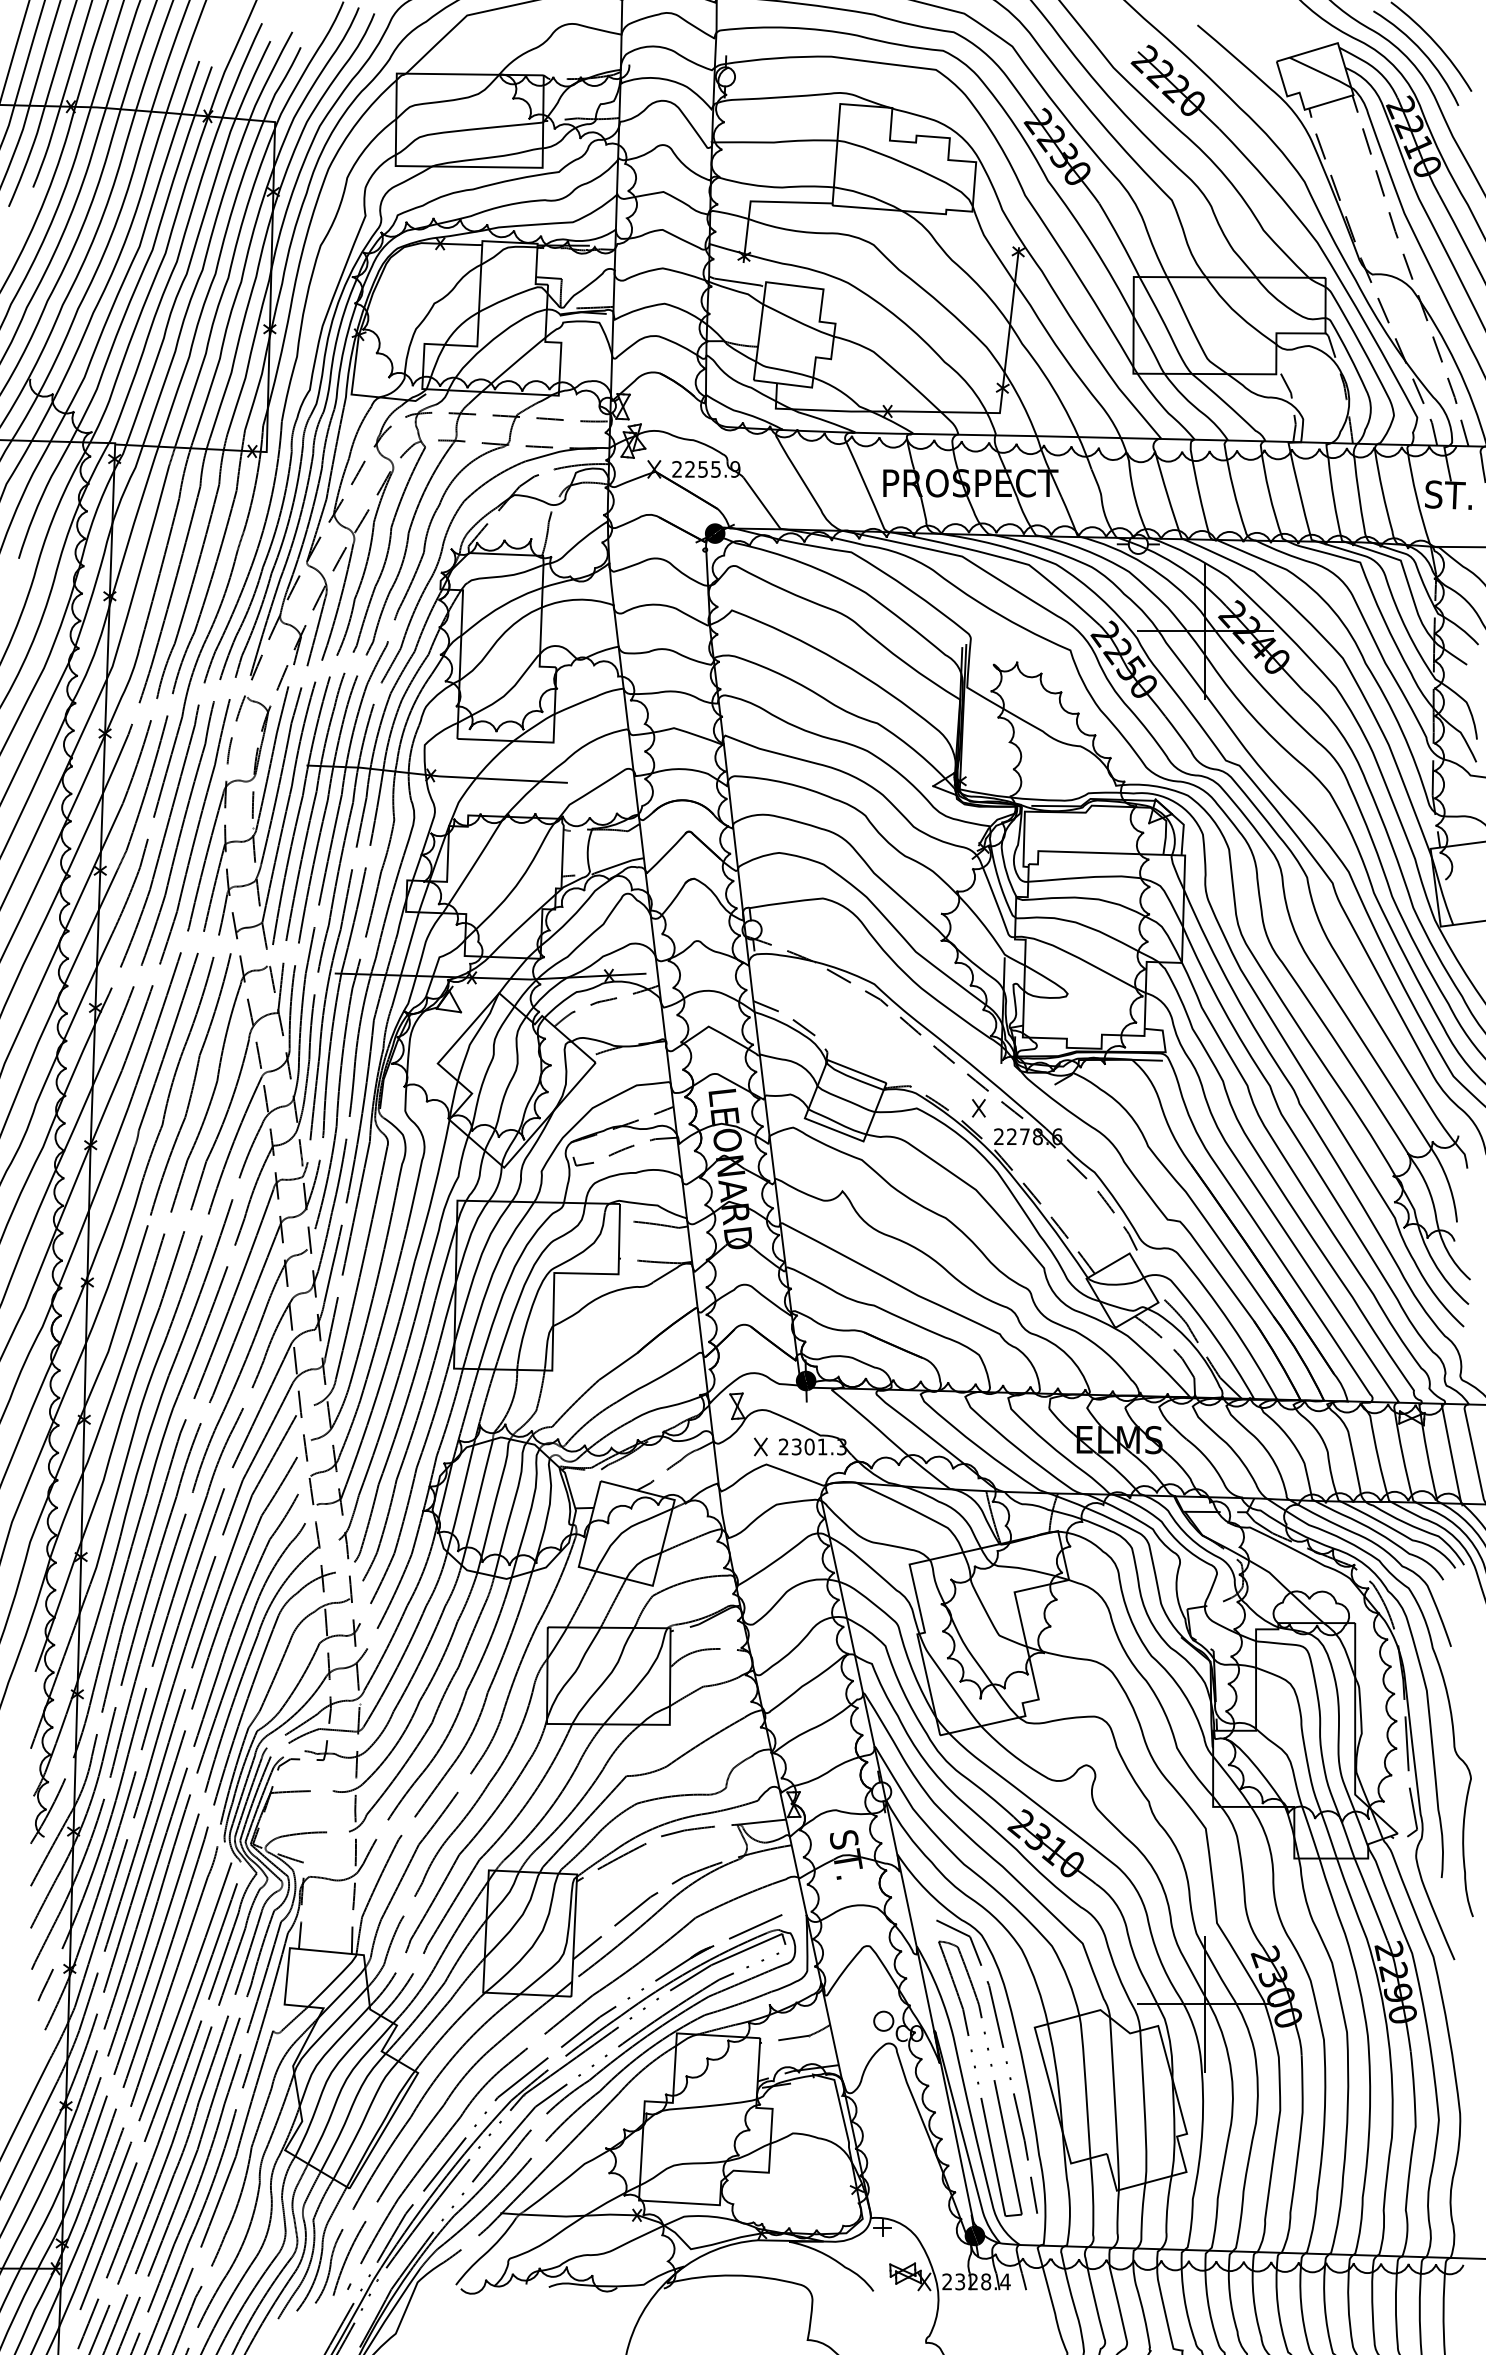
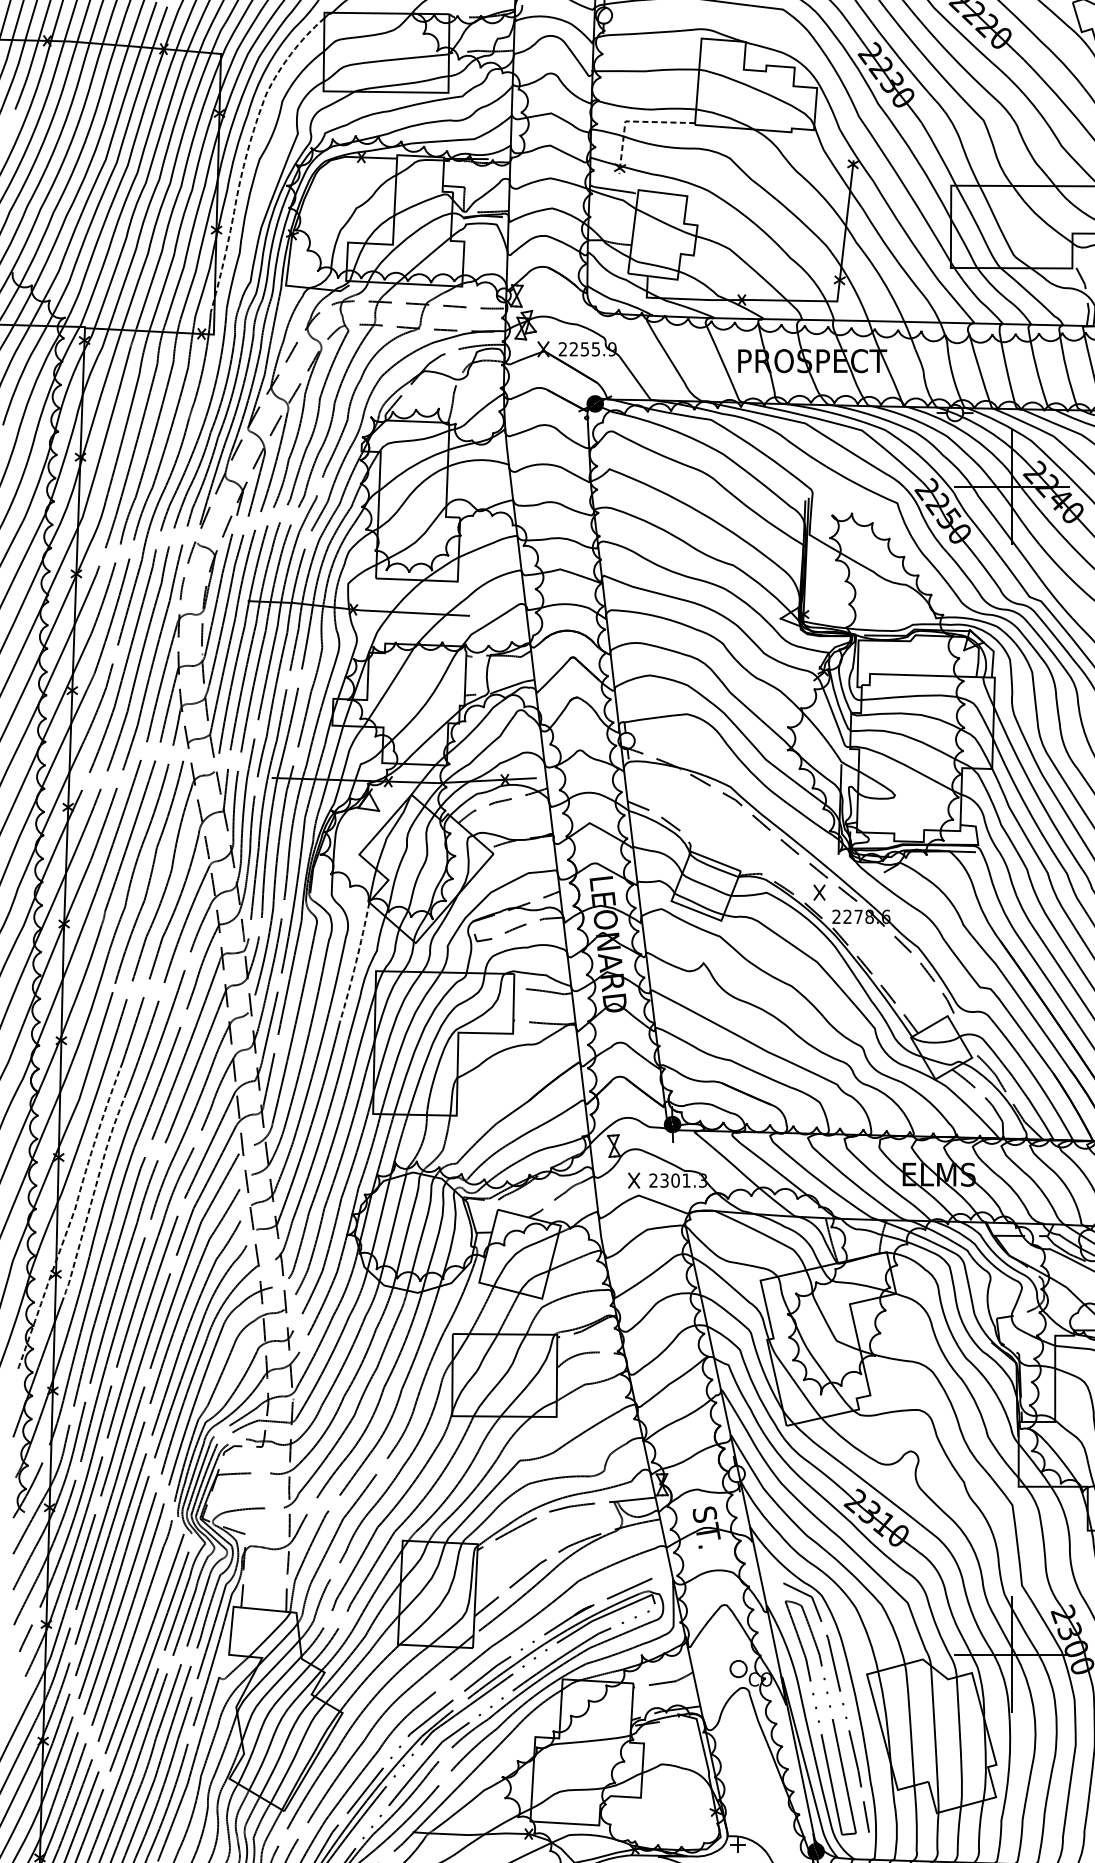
line: (759, 201) -> (632, 121), solid -> dashed
line: (306, 237) -> (247, 152), solid -> dashed
line: (433, 1190) -> (355, 962), solid -> dashed
line: (125, 1462) -> (93, 1193), solid -> dashed
line: (99, 1490) -> (71, 1217), solid -> dashed

